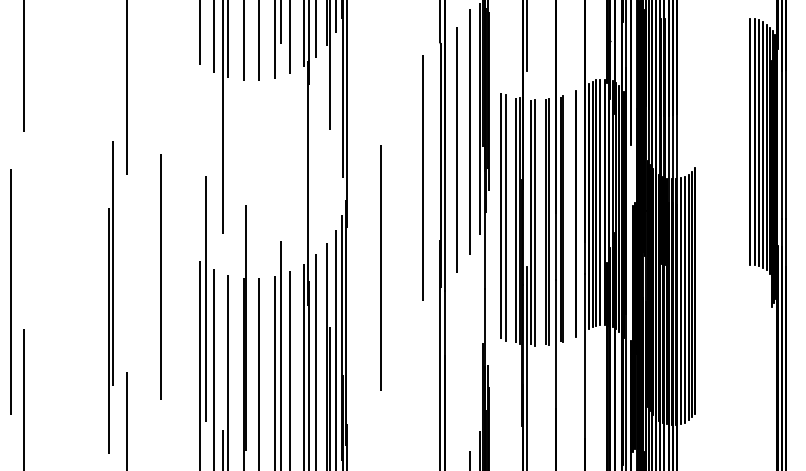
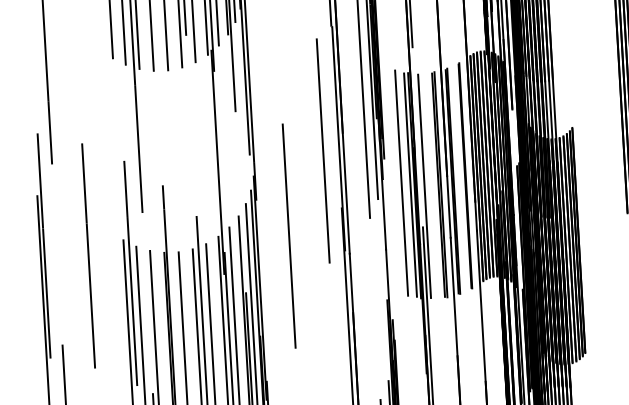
line: (456, 149) -> (352, 123), removed
line: (501, 215) -> (397, 181), removed
line: (534, 222) -> (427, 186), removed

